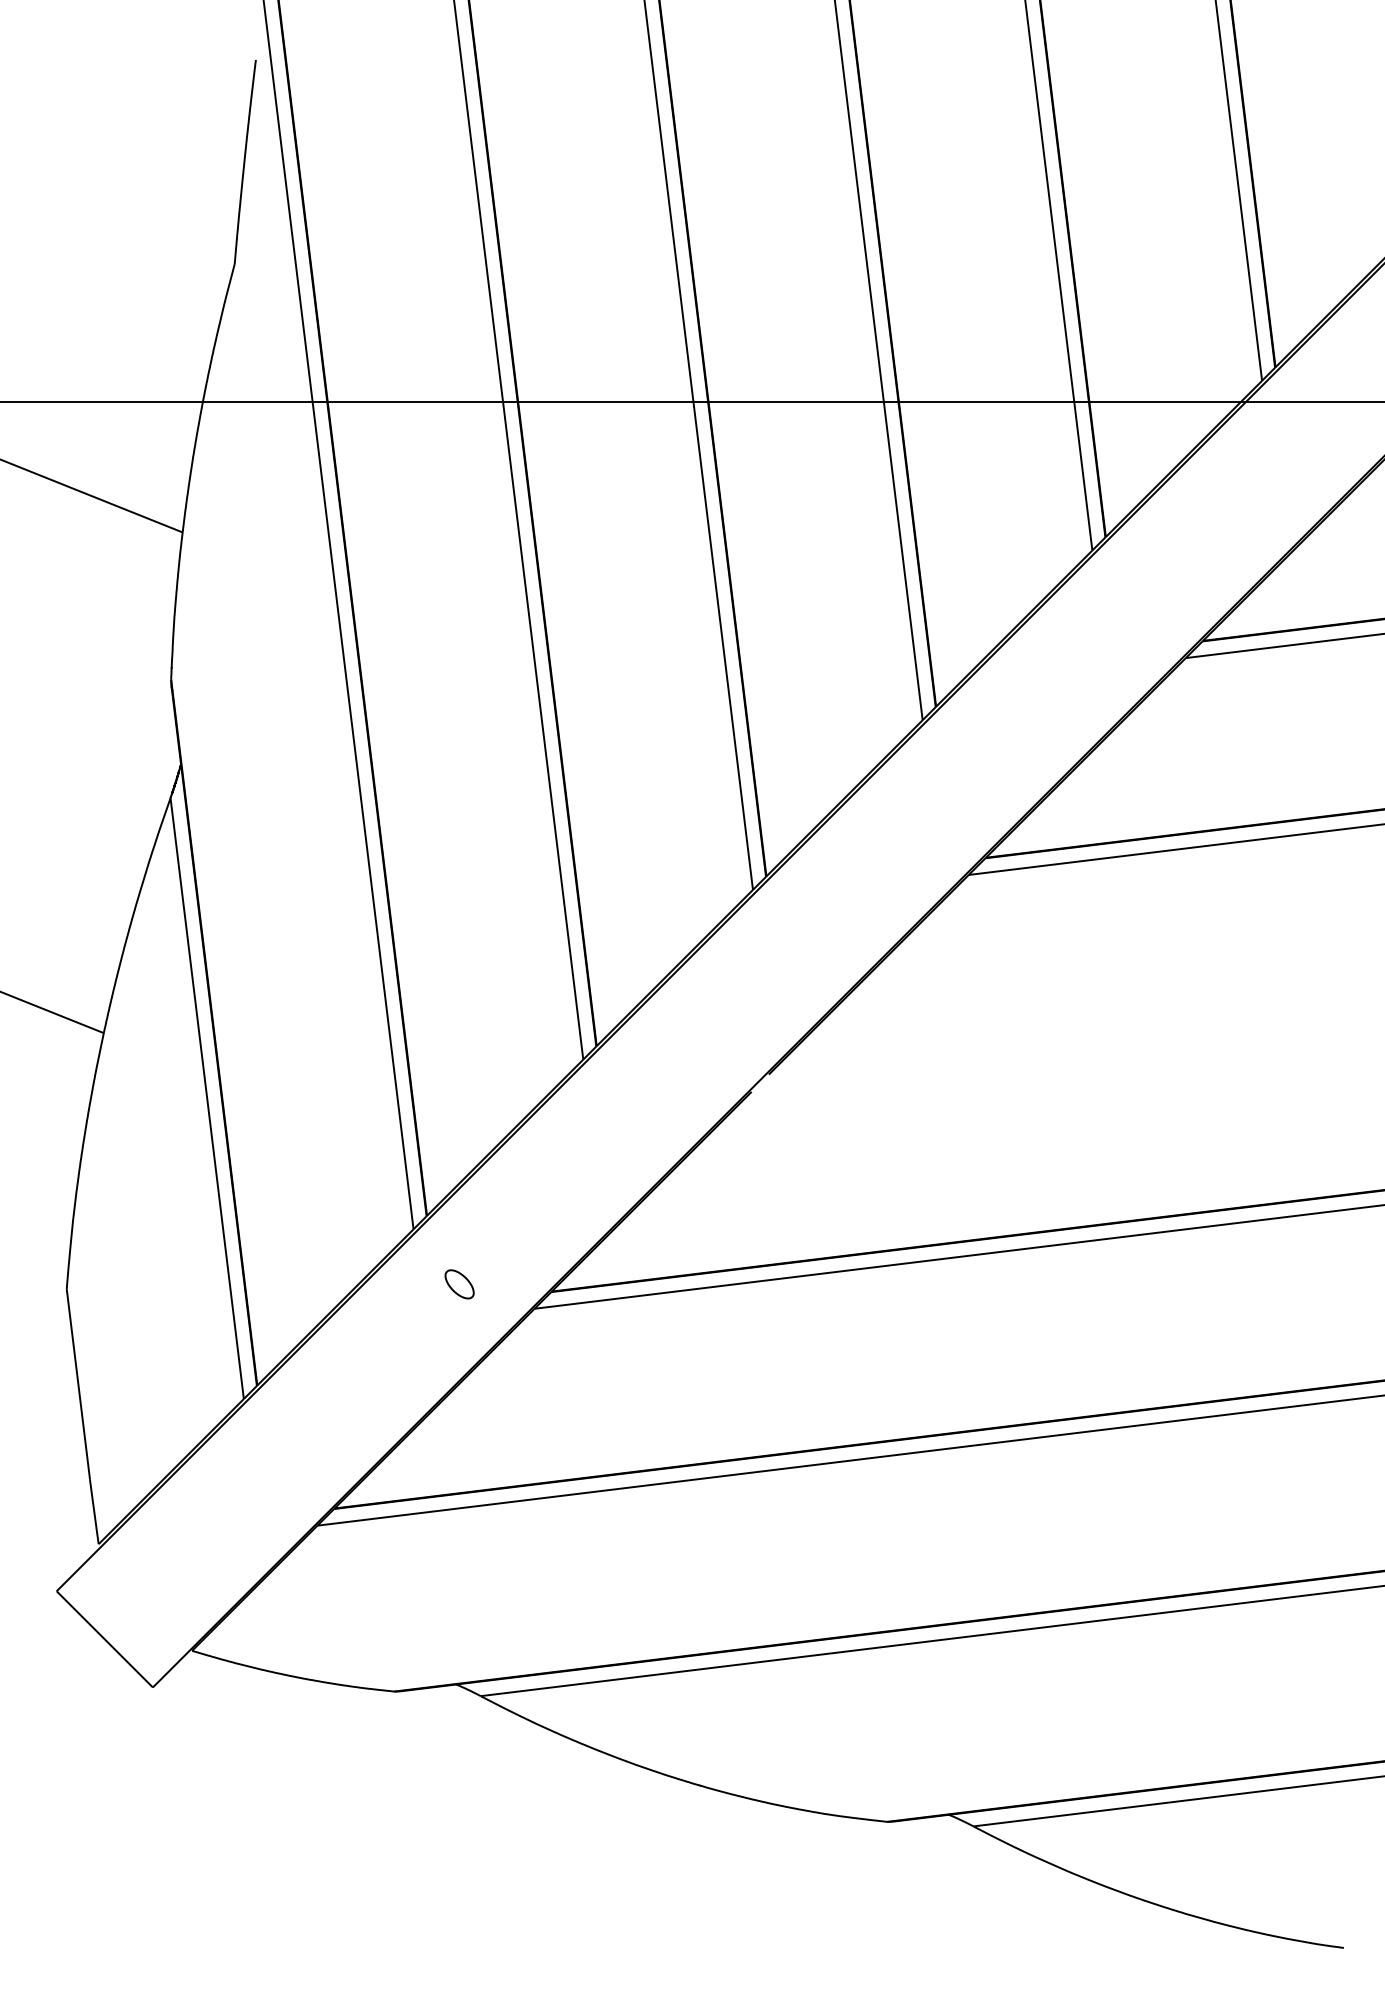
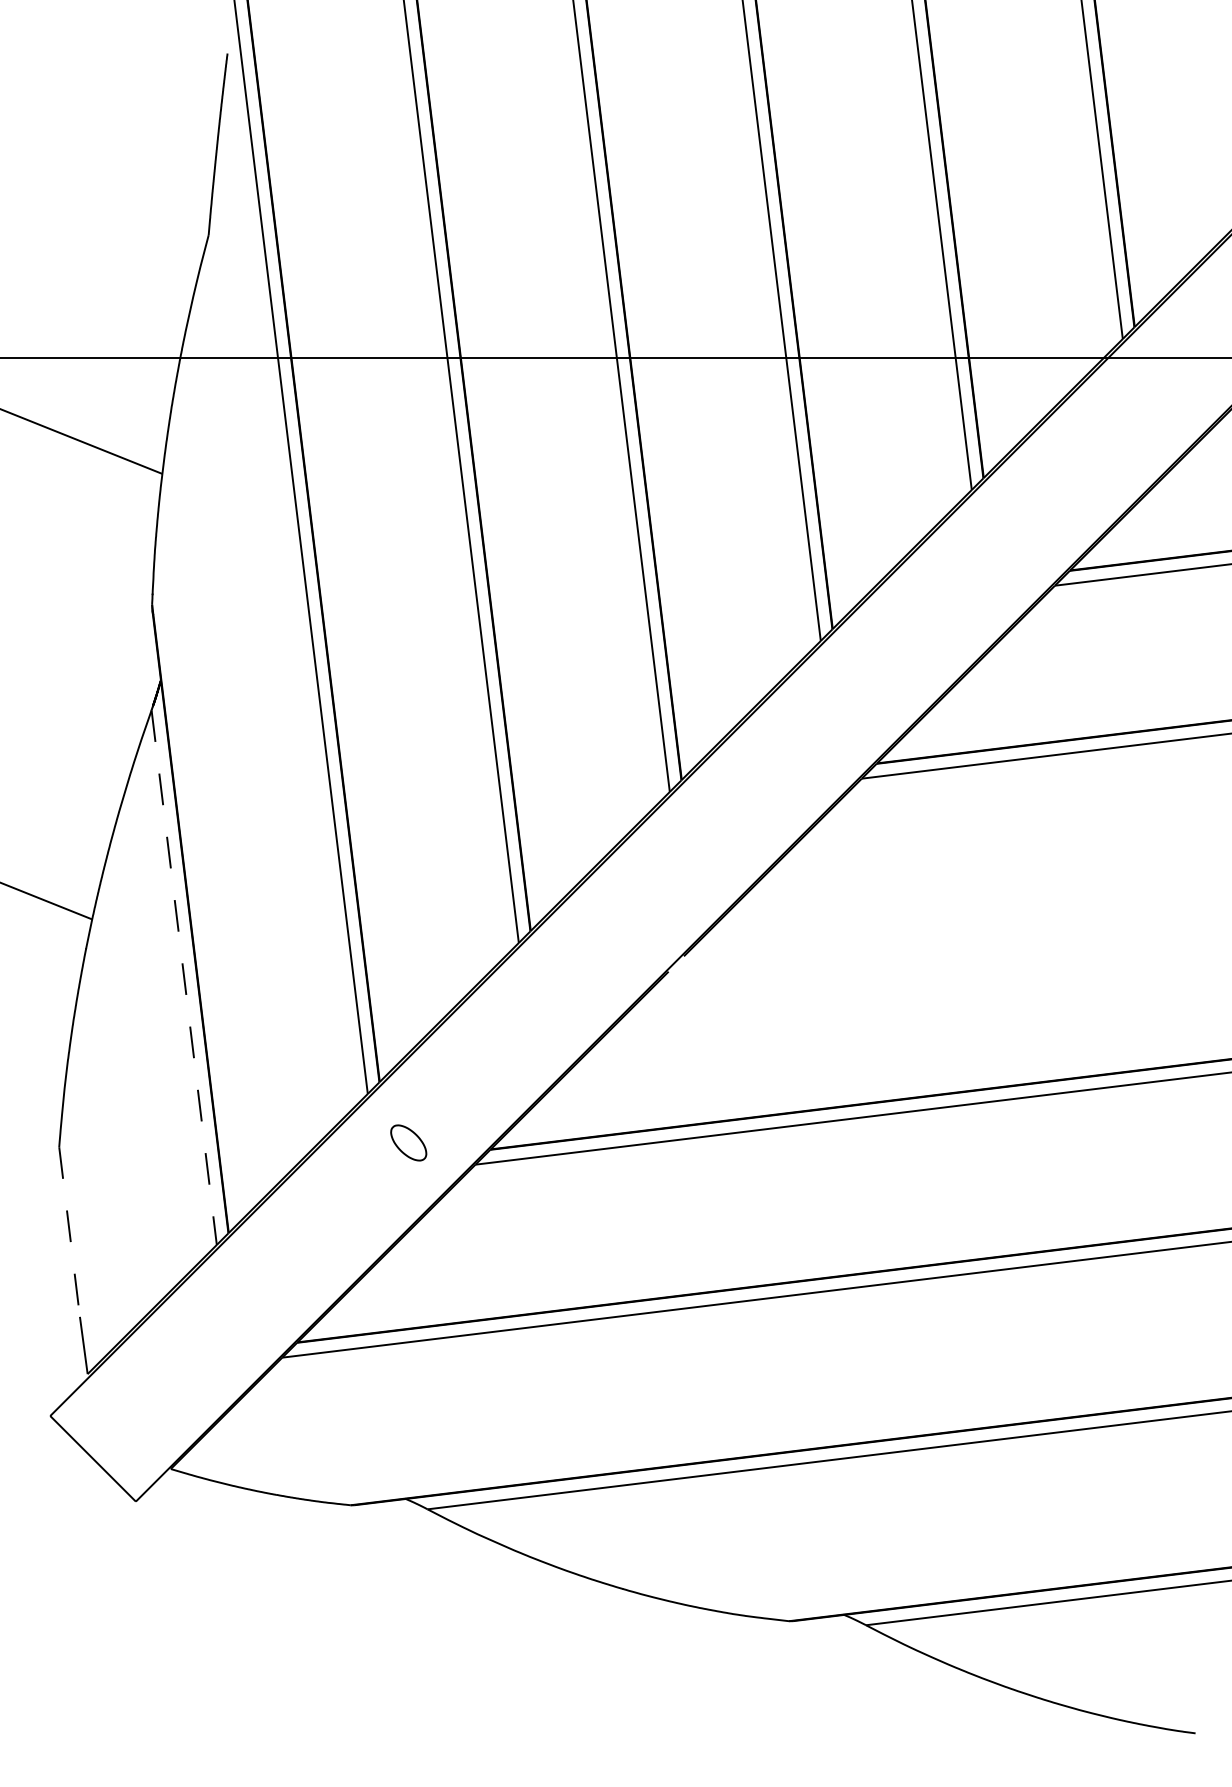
line: (207, 1099) -> (184, 978), solid -> dashed
part: (459, 1283) -> (408, 1142), size x1.4
line: (78, 1385) -> (69, 1232), solid -> dashed

